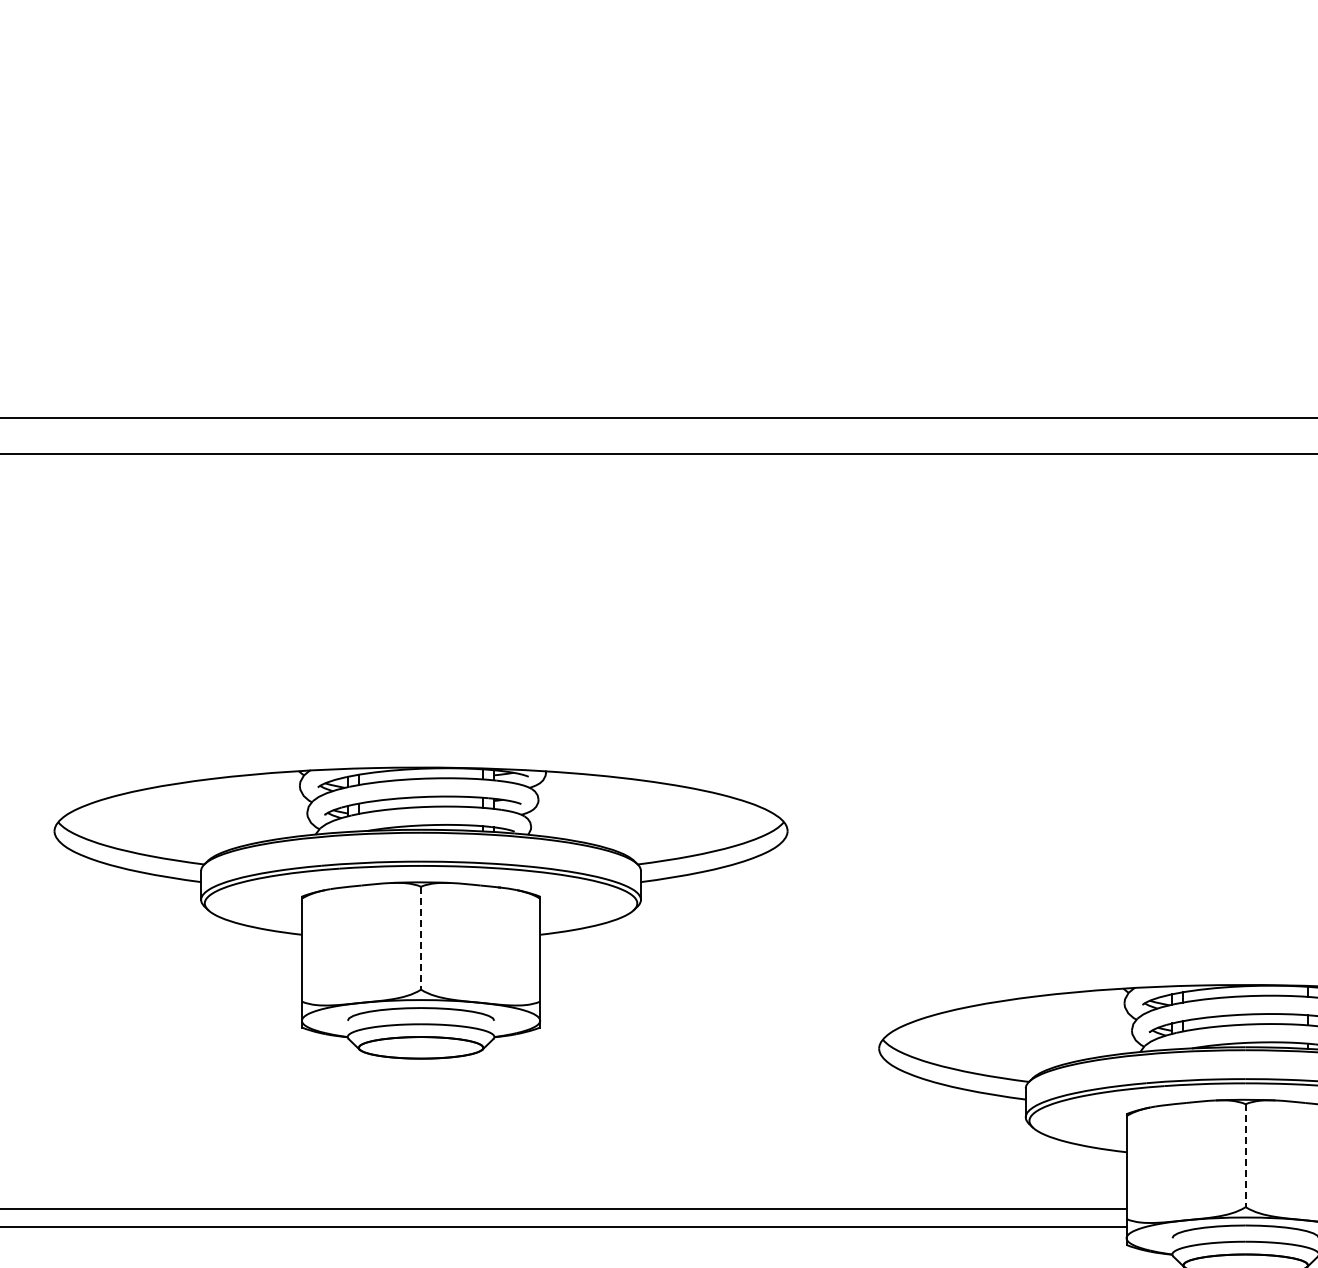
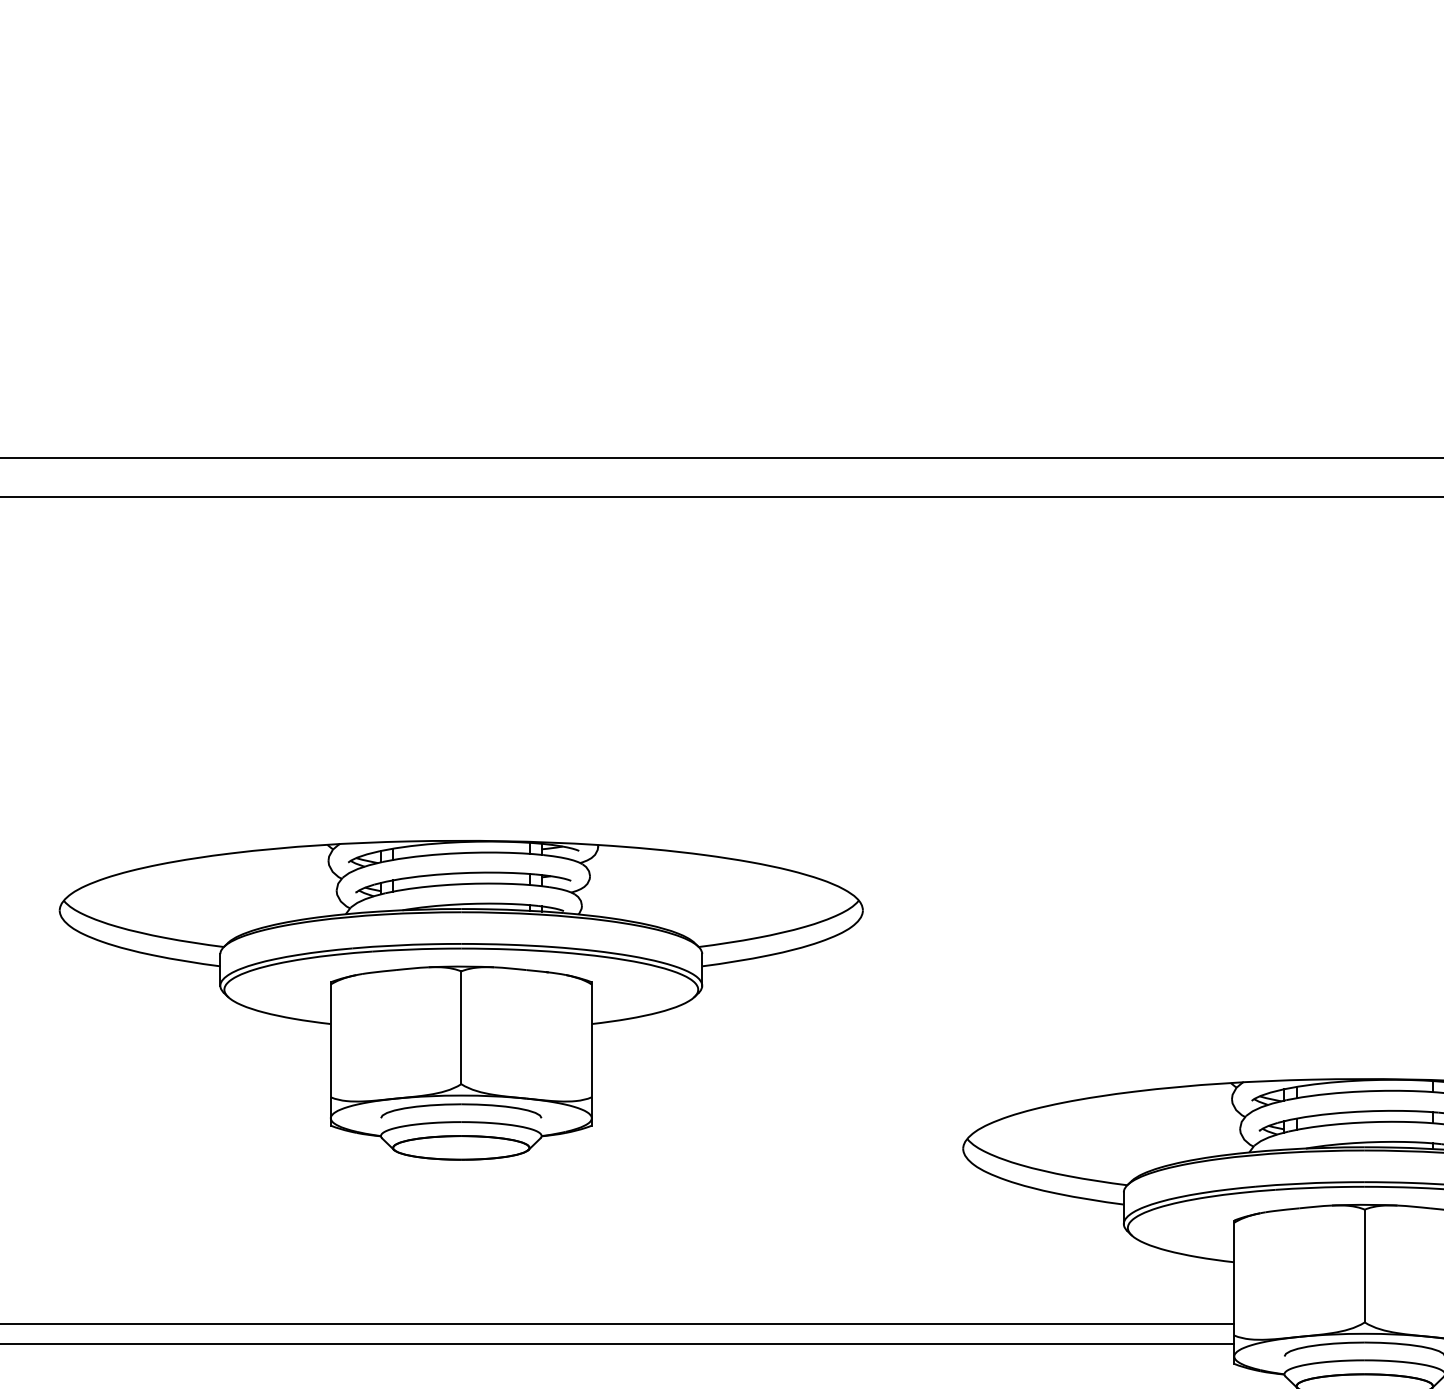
line: (421, 938) -> (461, 1028), dashed -> solid
line: (1245, 1156) -> (1364, 1266), dashed -> solid

